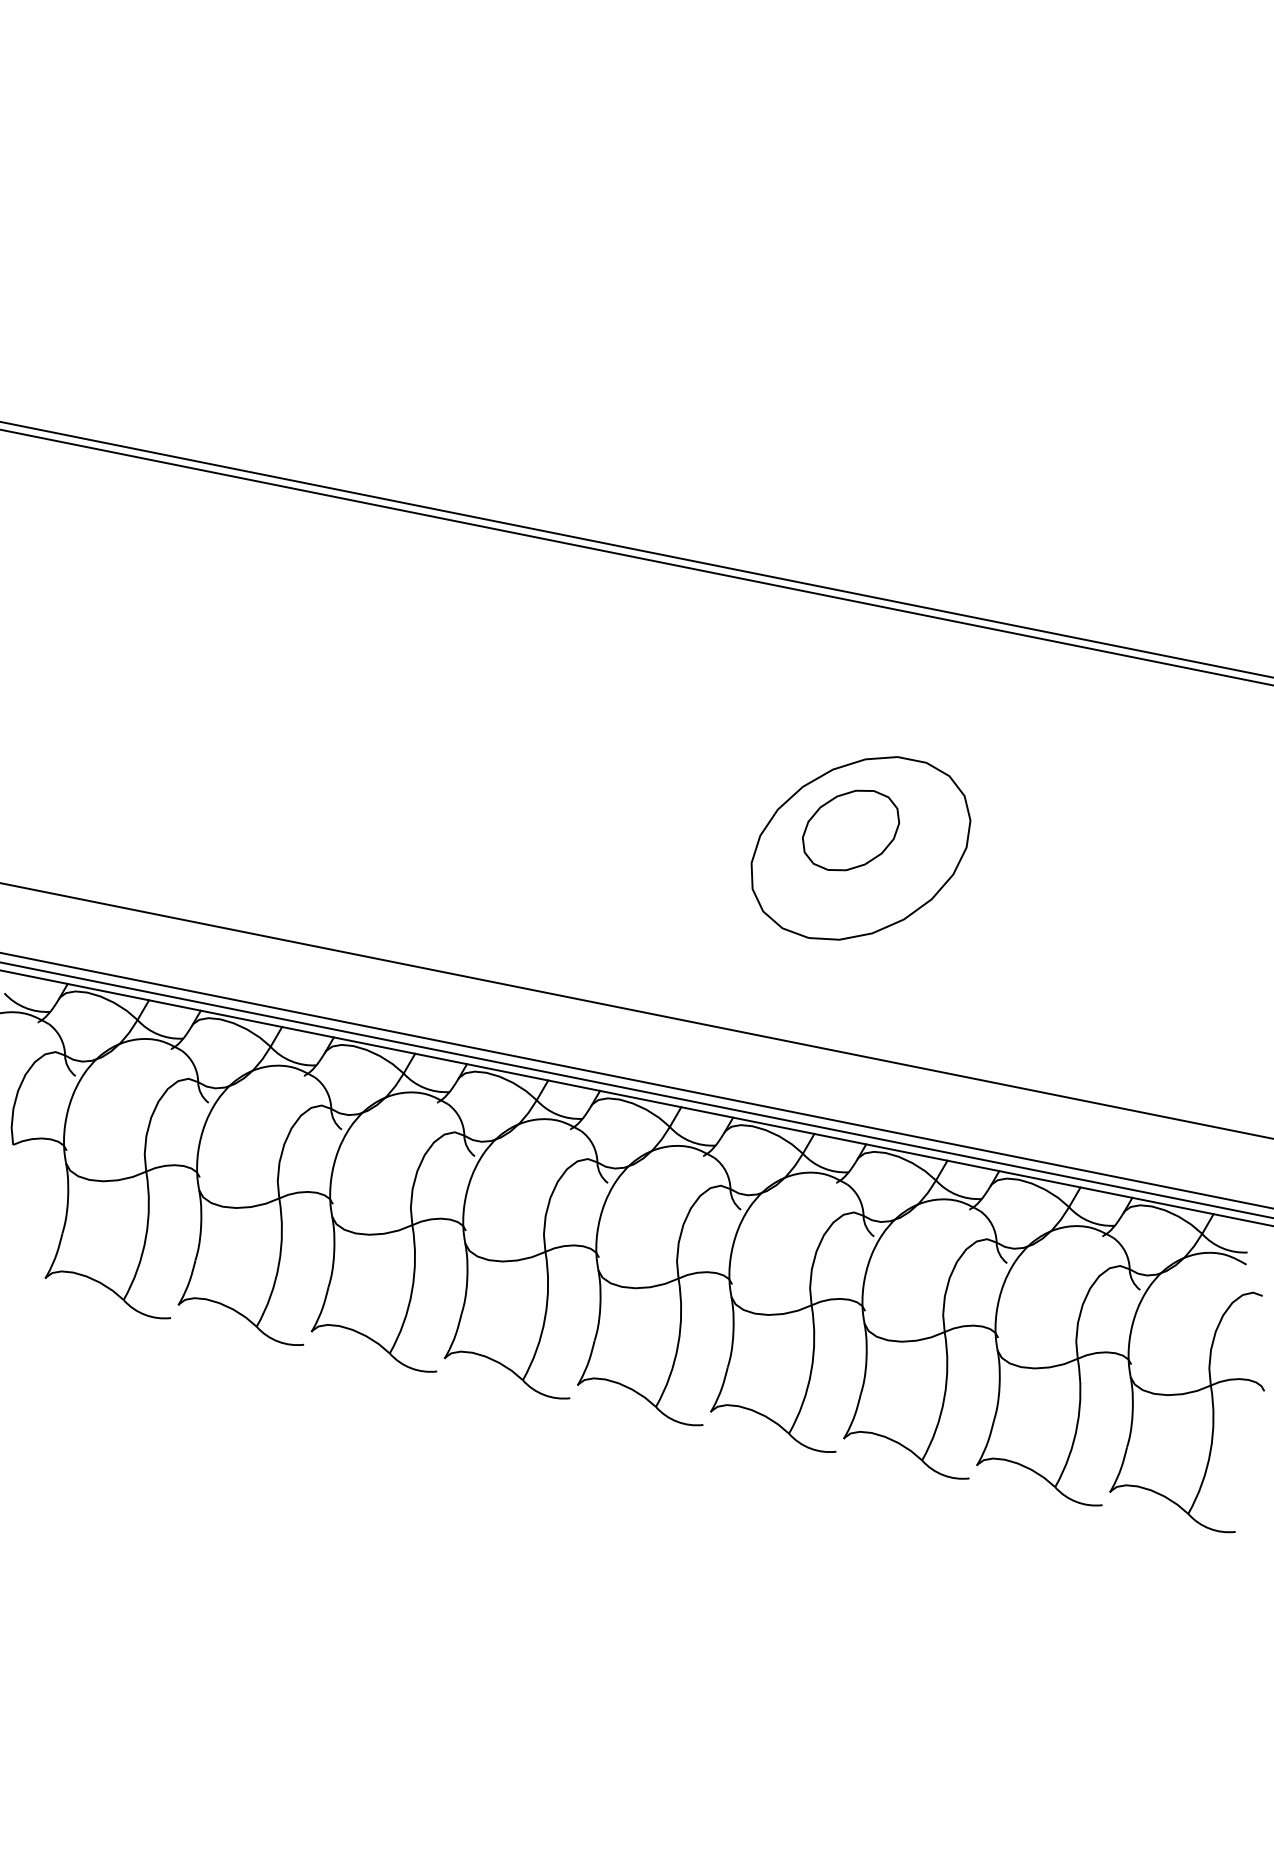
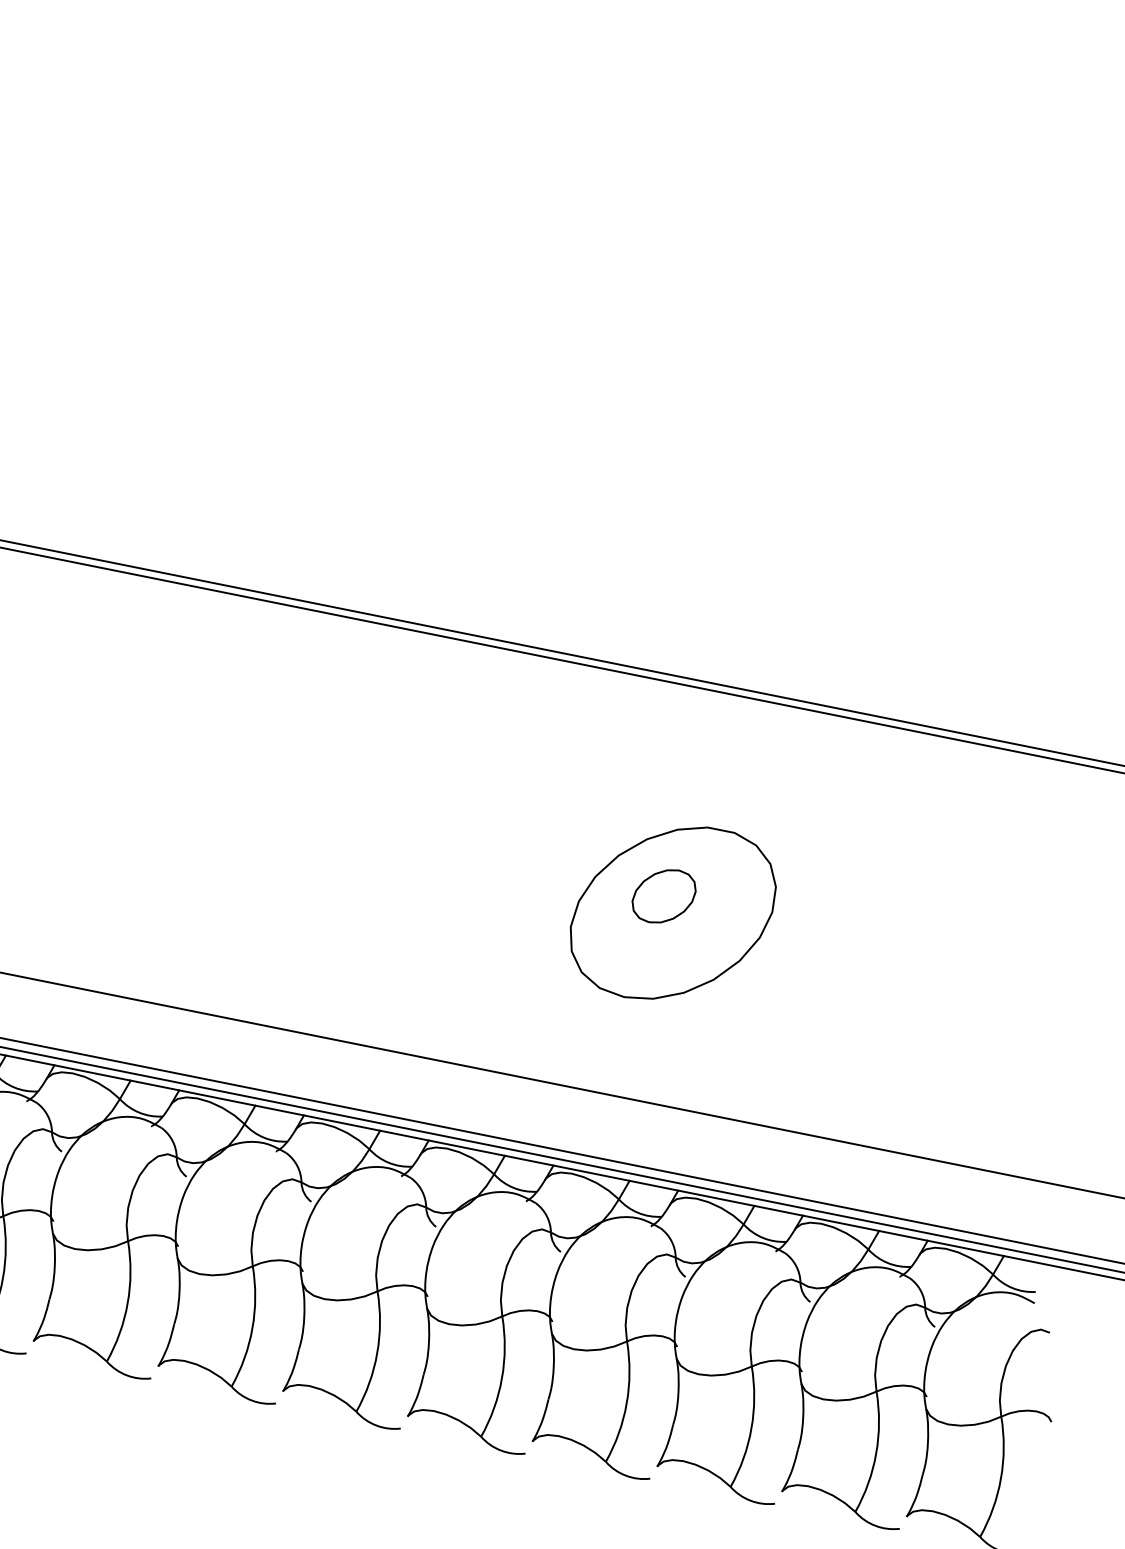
part: (851, 830) -> (664, 896), size x0.7

